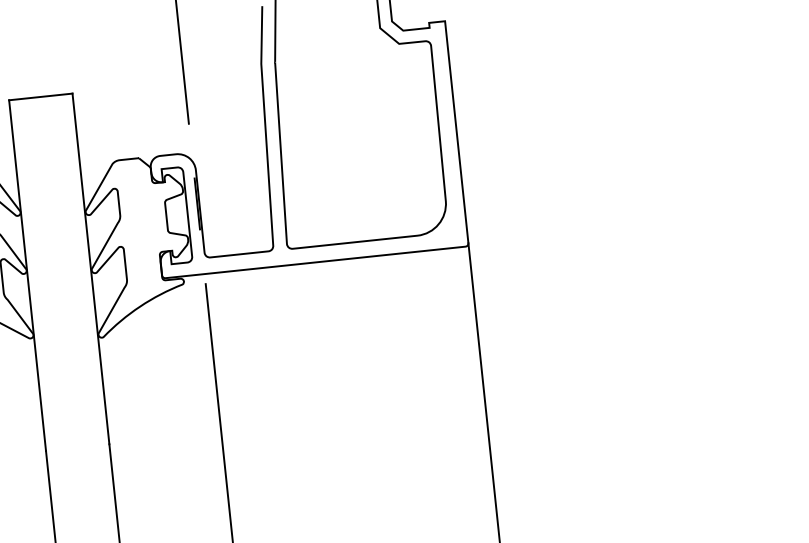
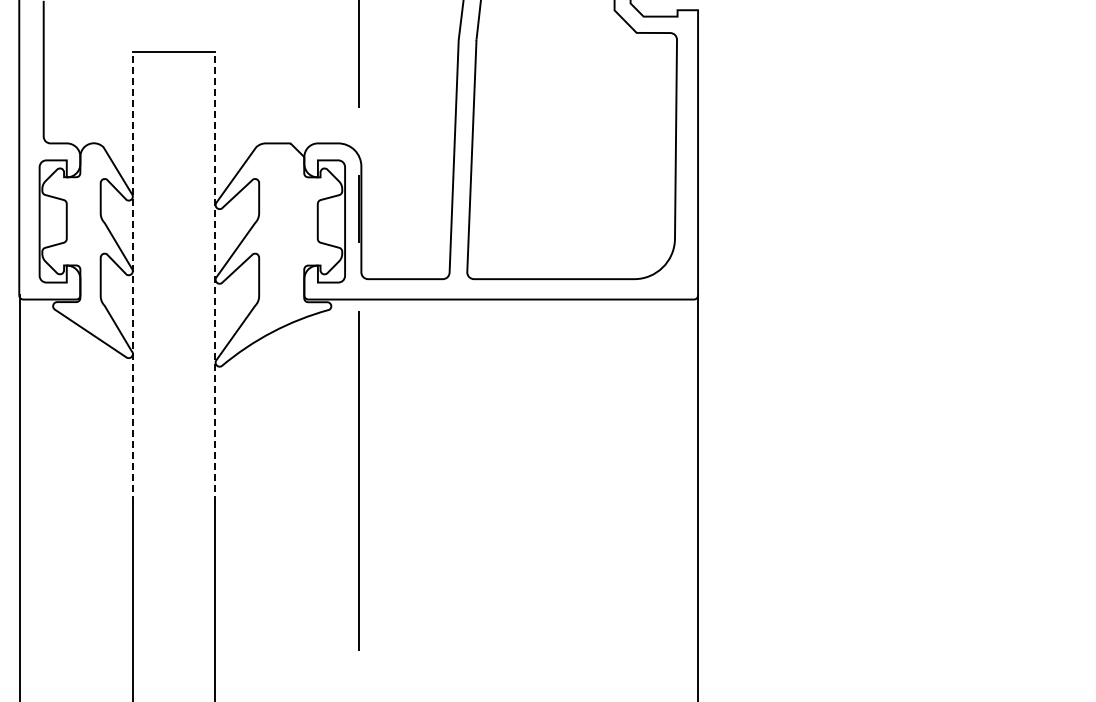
line: (90, 268) -> (214, 277), solid -> dashed
line: (27, 275) -> (133, 277), solid -> dashed

